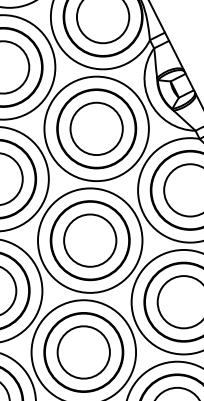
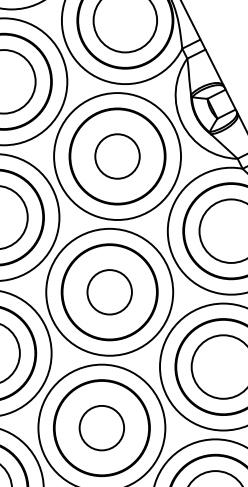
circle: (96, 128) -> (117, 156), size x0.7
circle: (90, 240) -> (109, 292), size x0.7
circle: (83, 351) -> (101, 427), size x0.7

